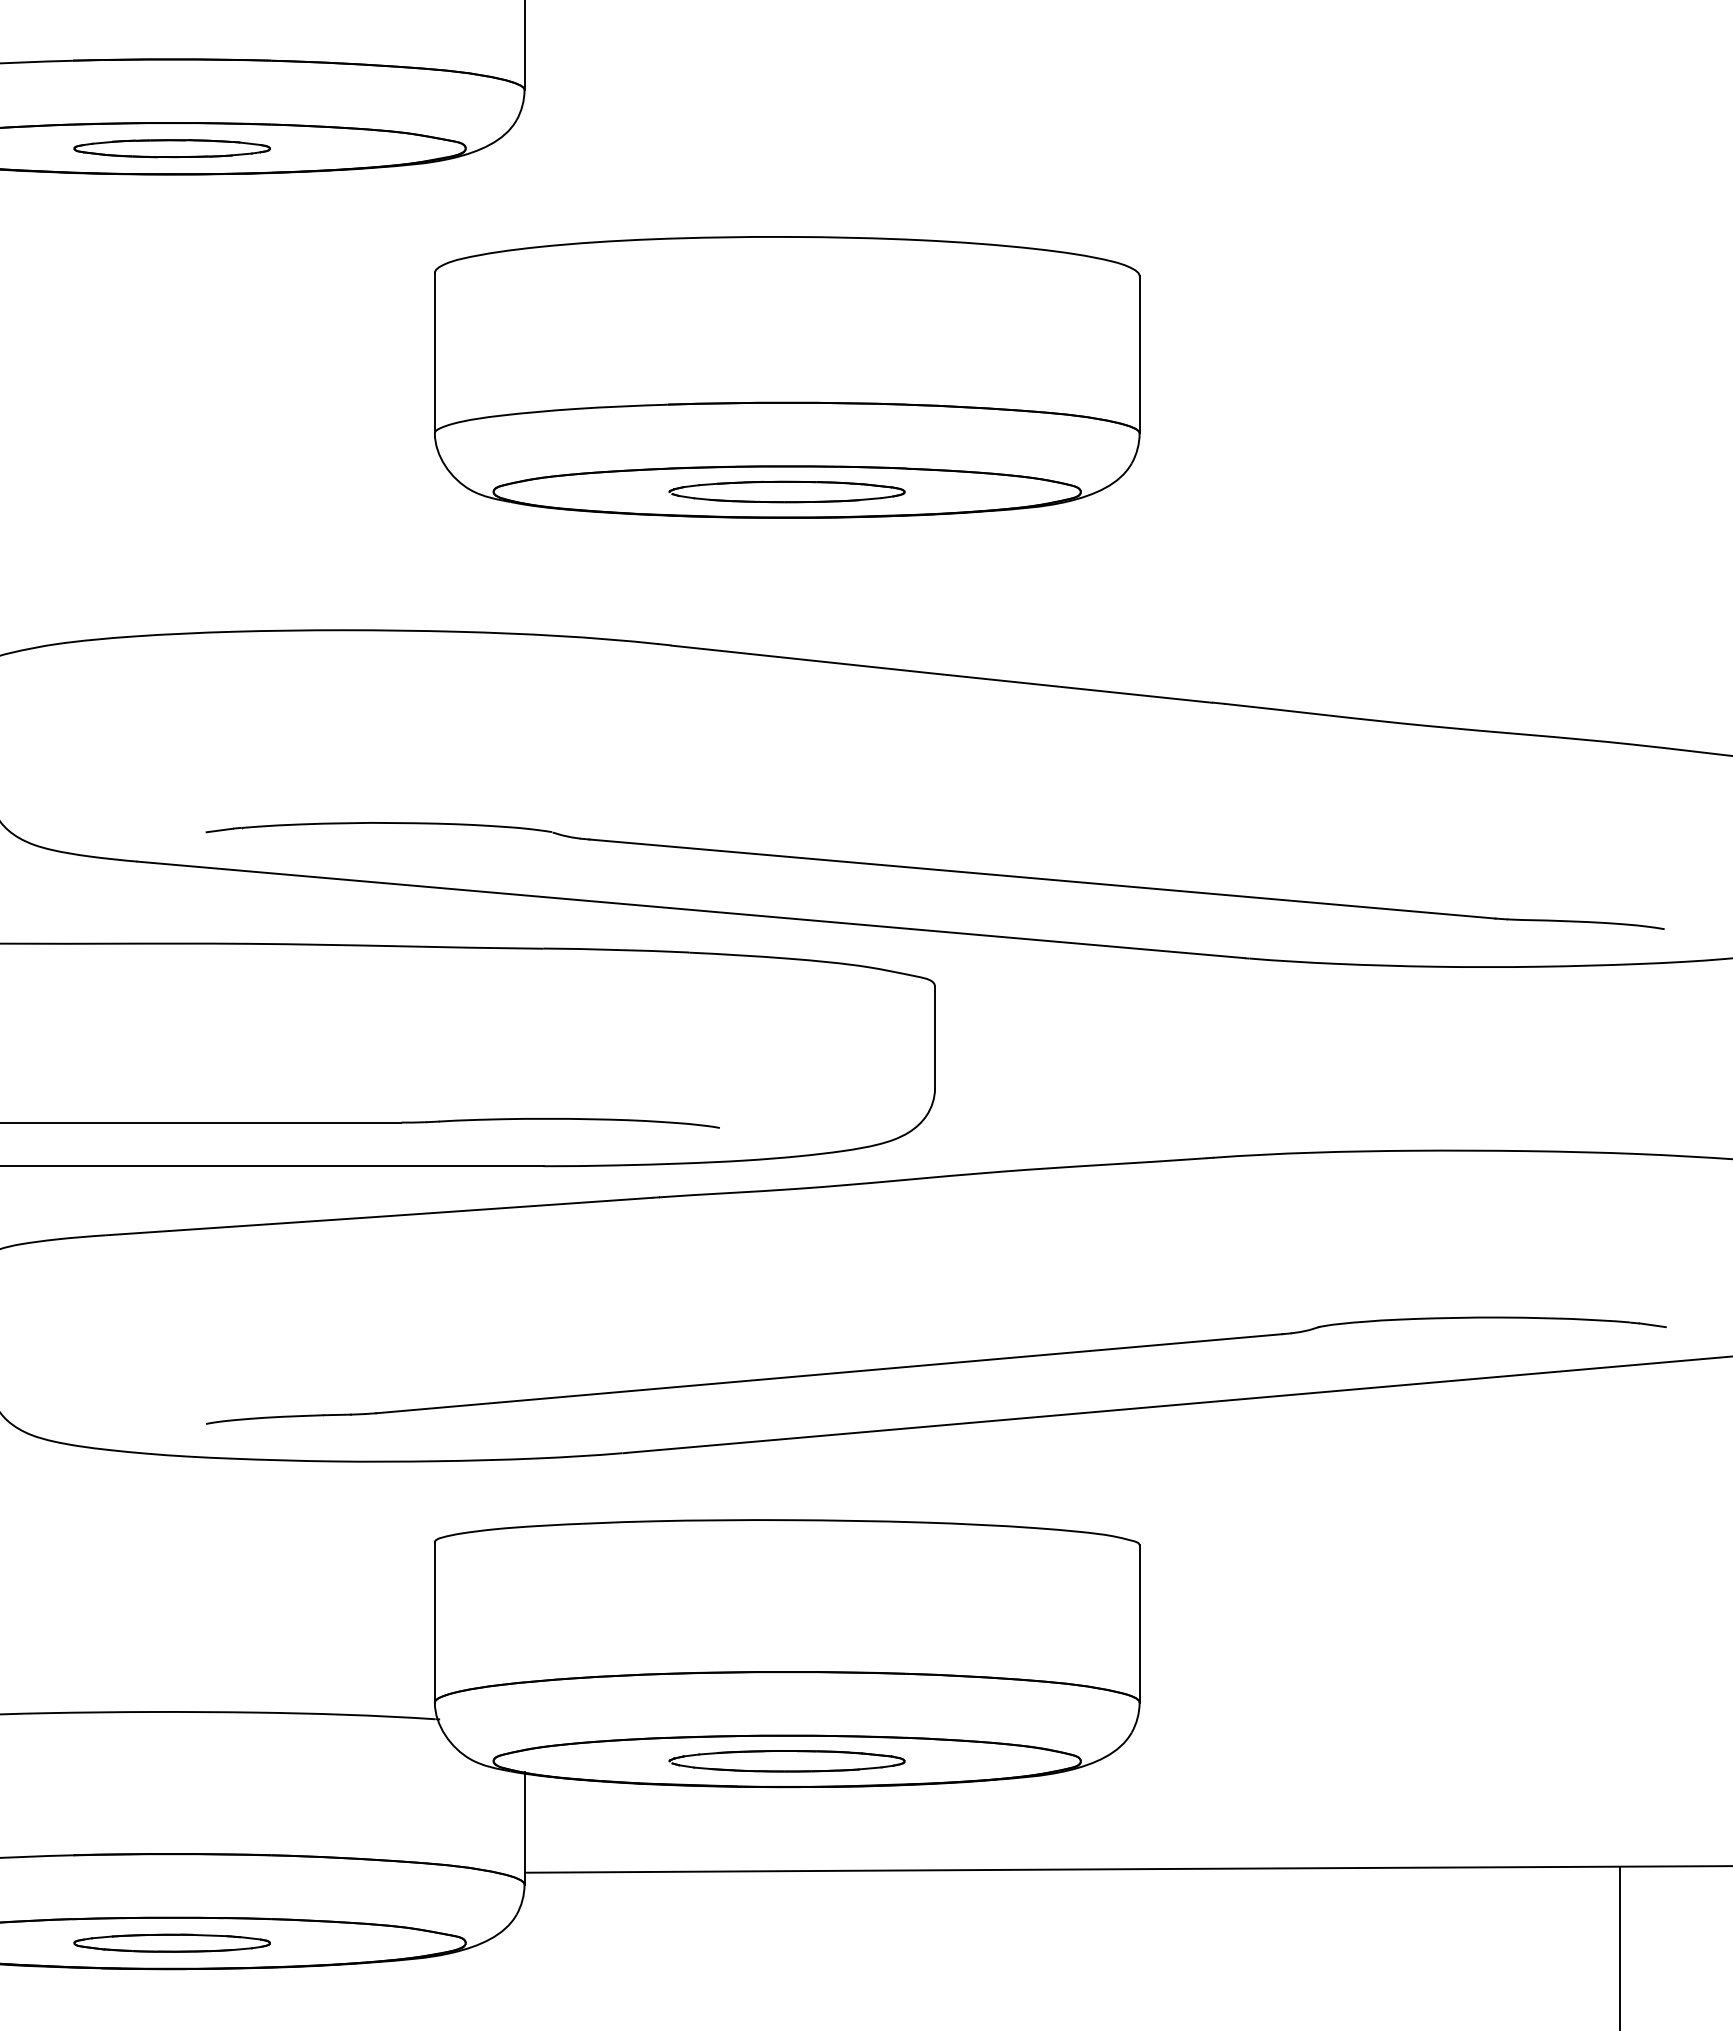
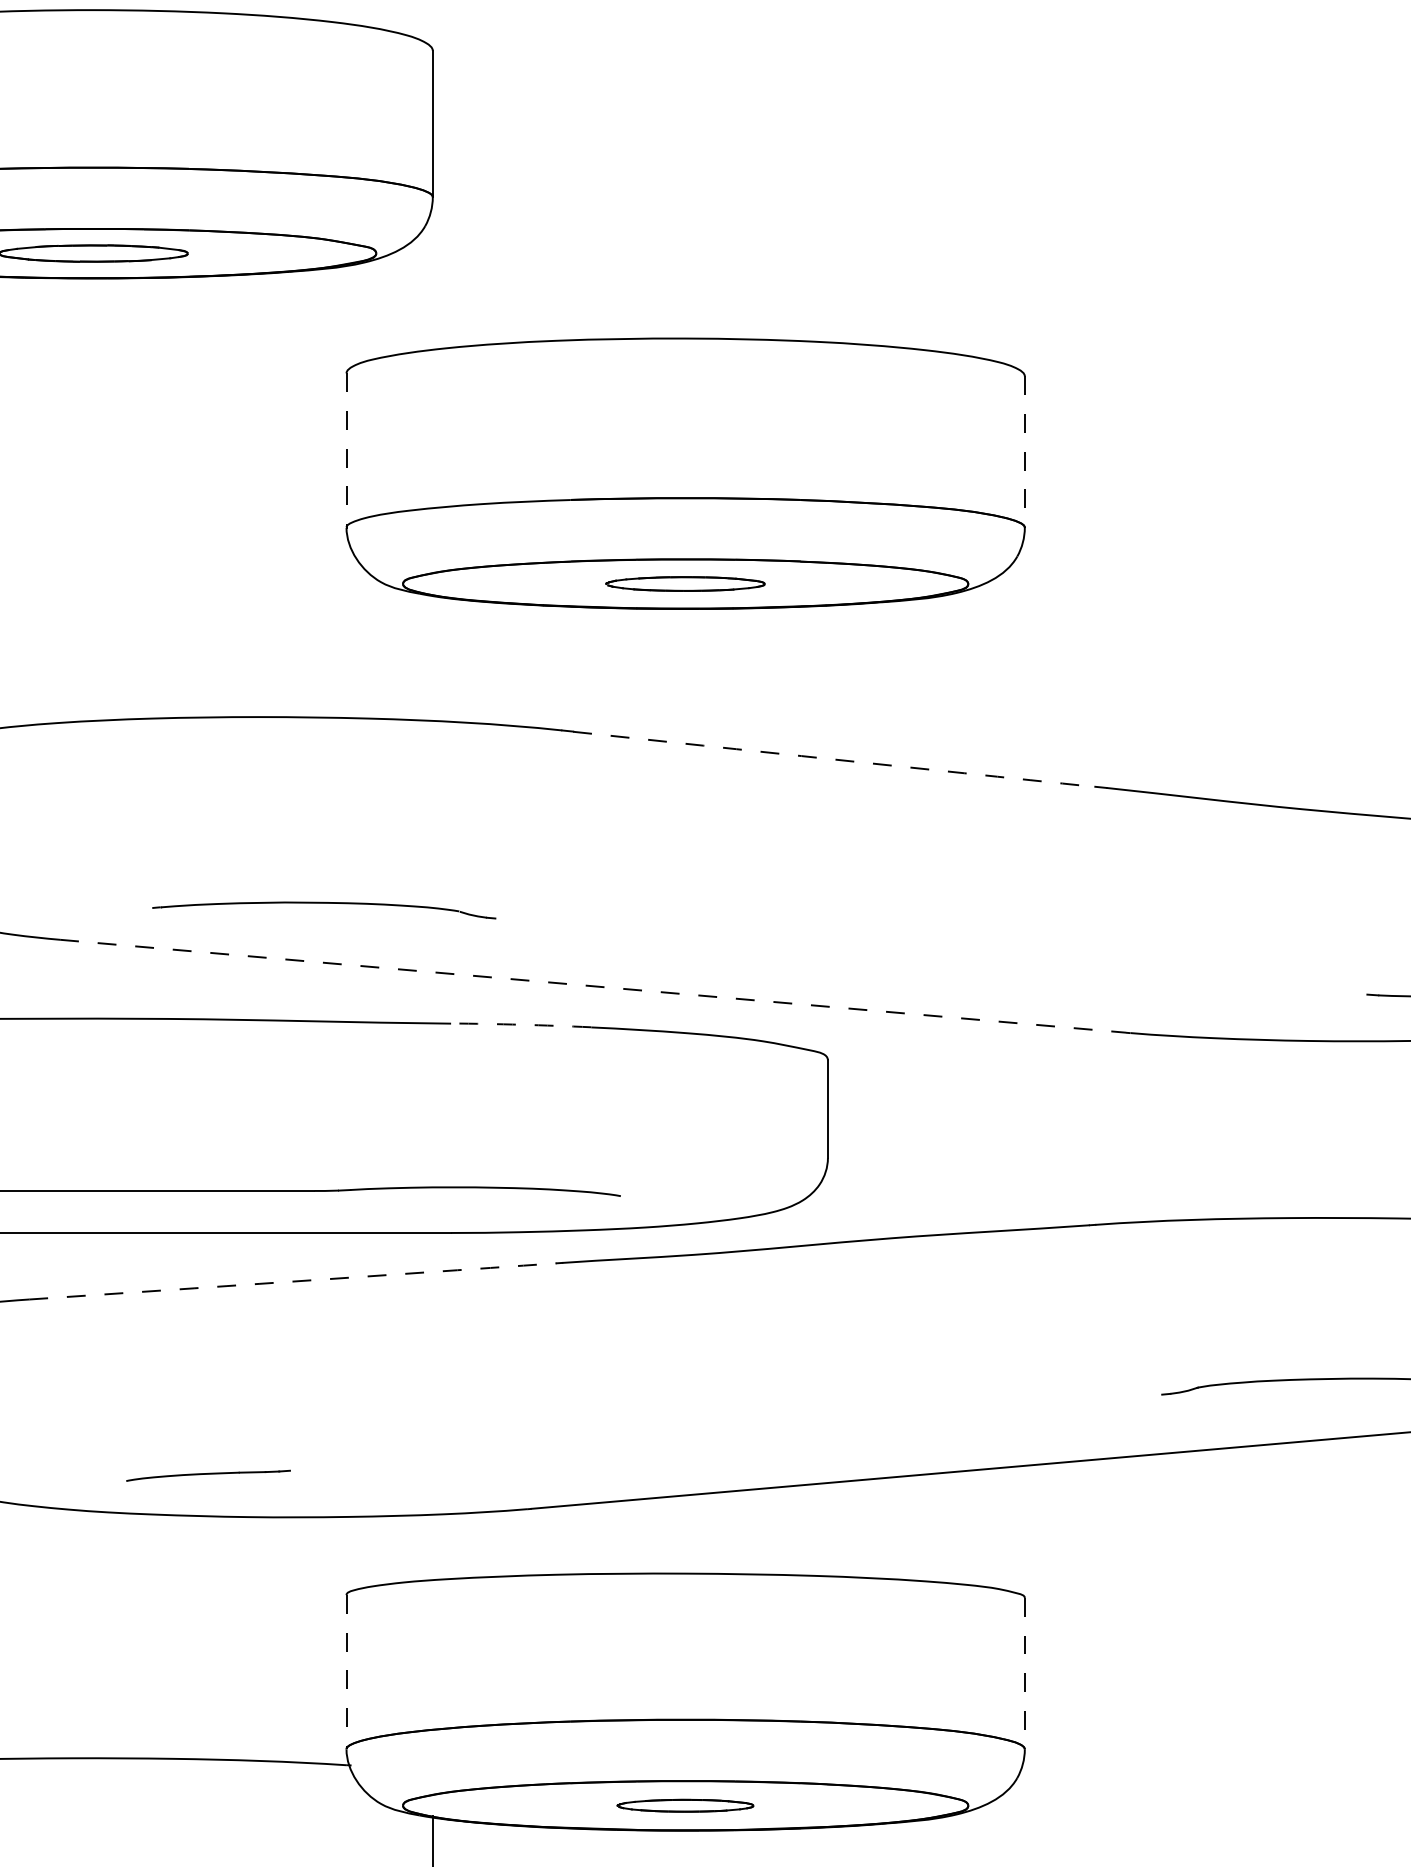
line: (434, 353) -> (346, 450), solid -> dashed
line: (1139, 354) -> (1024, 451), solid -> dashed
part: (786, 491) -> (684, 583), size x0.7
arc: (941, 674) -> (834, 759), solid -> dashed
line: (219, 830) -> (139, 909), removed
line: (1042, 878) -> (931, 956), removed
line: (691, 909) -> (593, 985), solid -> dashed
arc: (616, 949) -> (521, 1024), solid -> dashed
arc: (379, 1216) -> (293, 1281), solid -> dashed
line: (829, 1373) -> (726, 1432), removed
line: (434, 1623) -> (346, 1673), solid -> dashed
line: (1139, 1624) -> (1024, 1674), solid -> dashed
part: (786, 1761) -> (684, 1805), size x0.6

